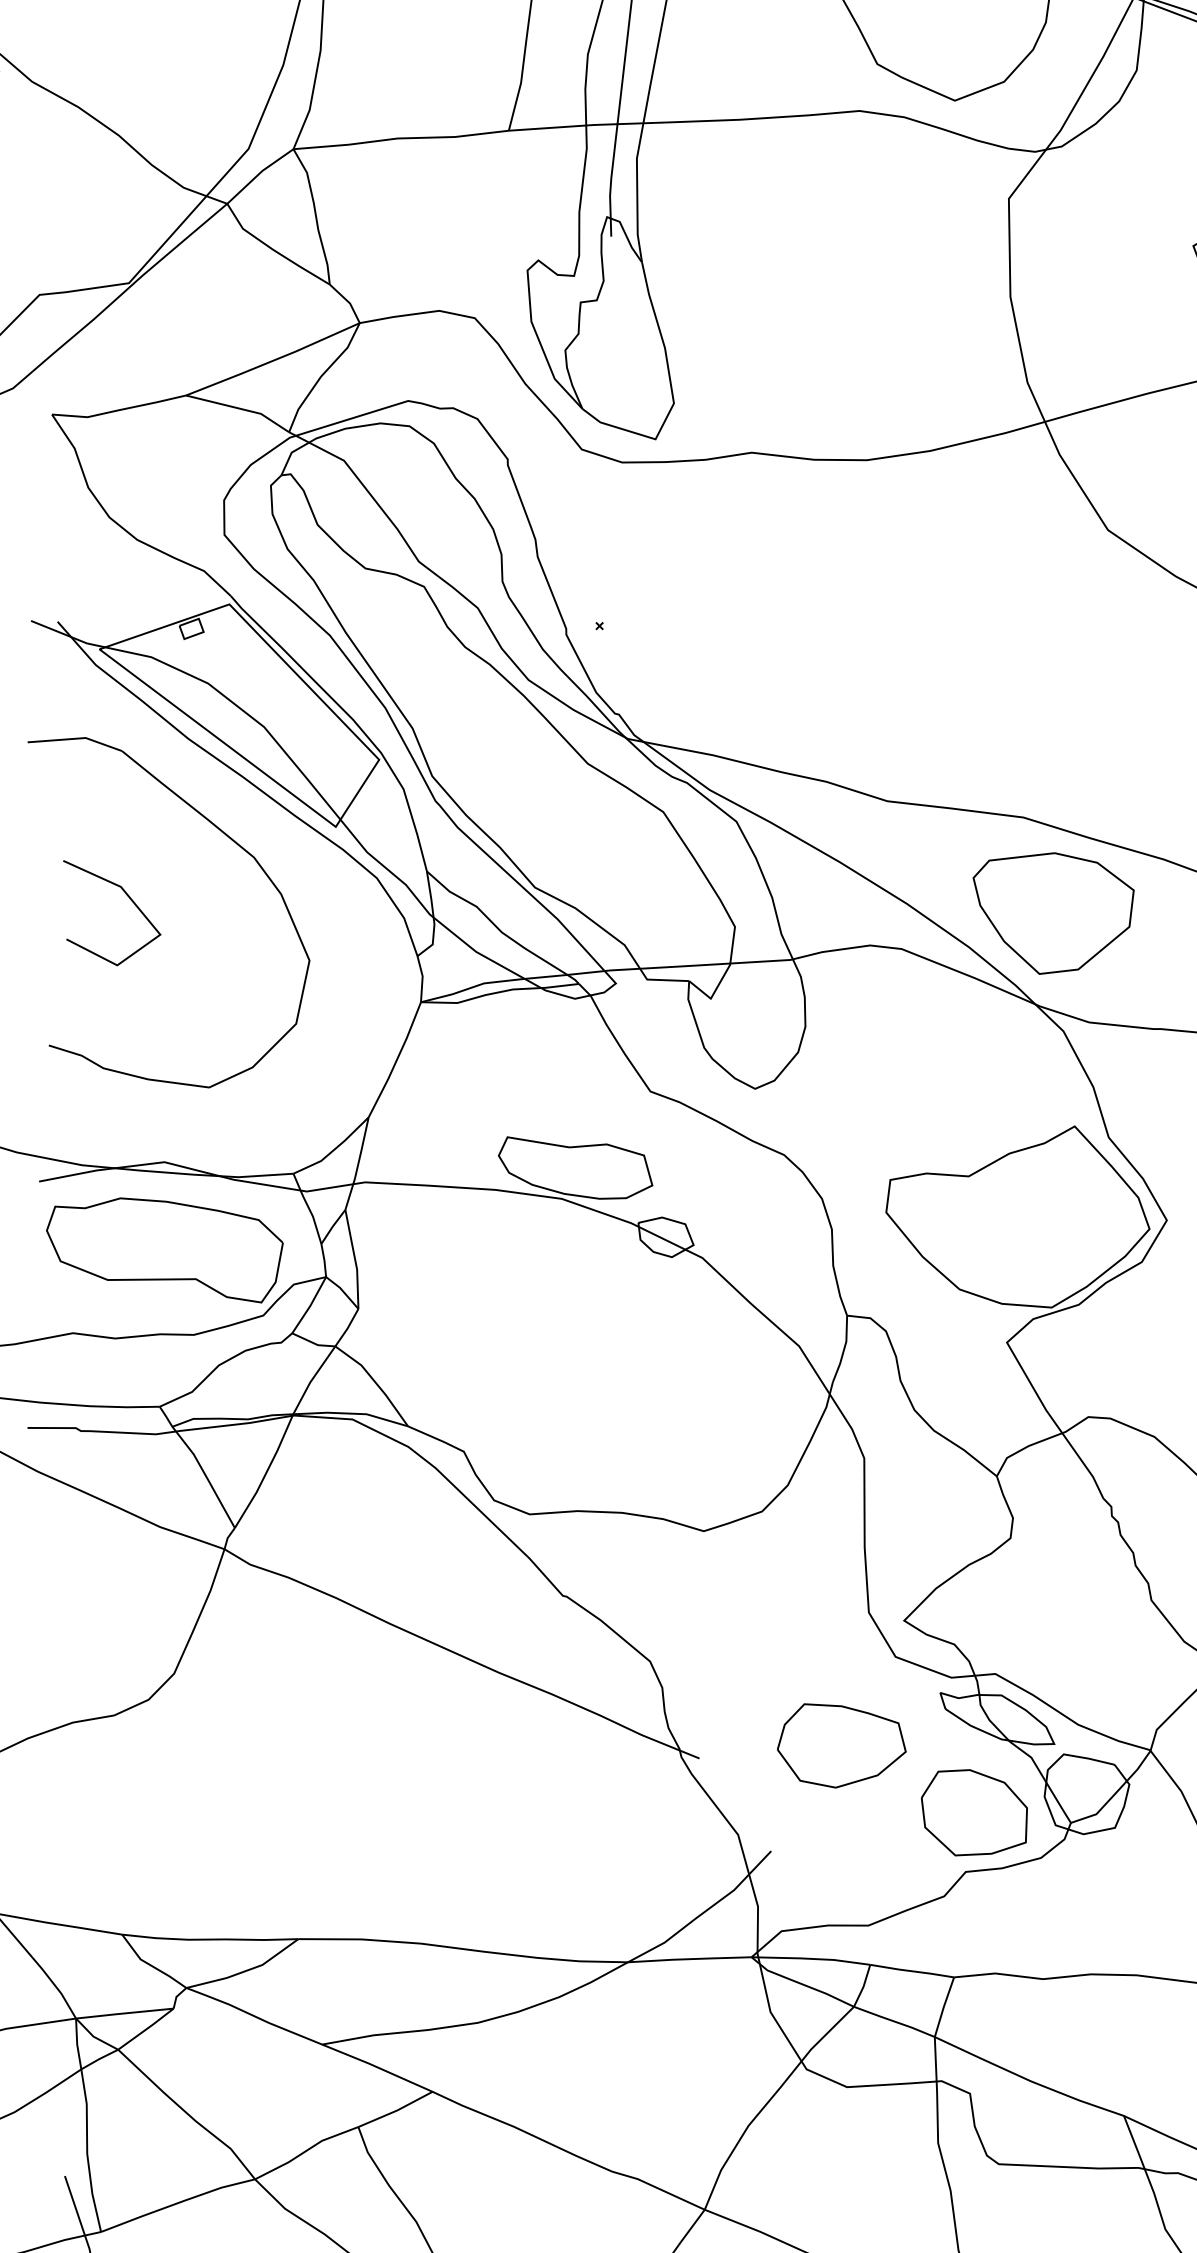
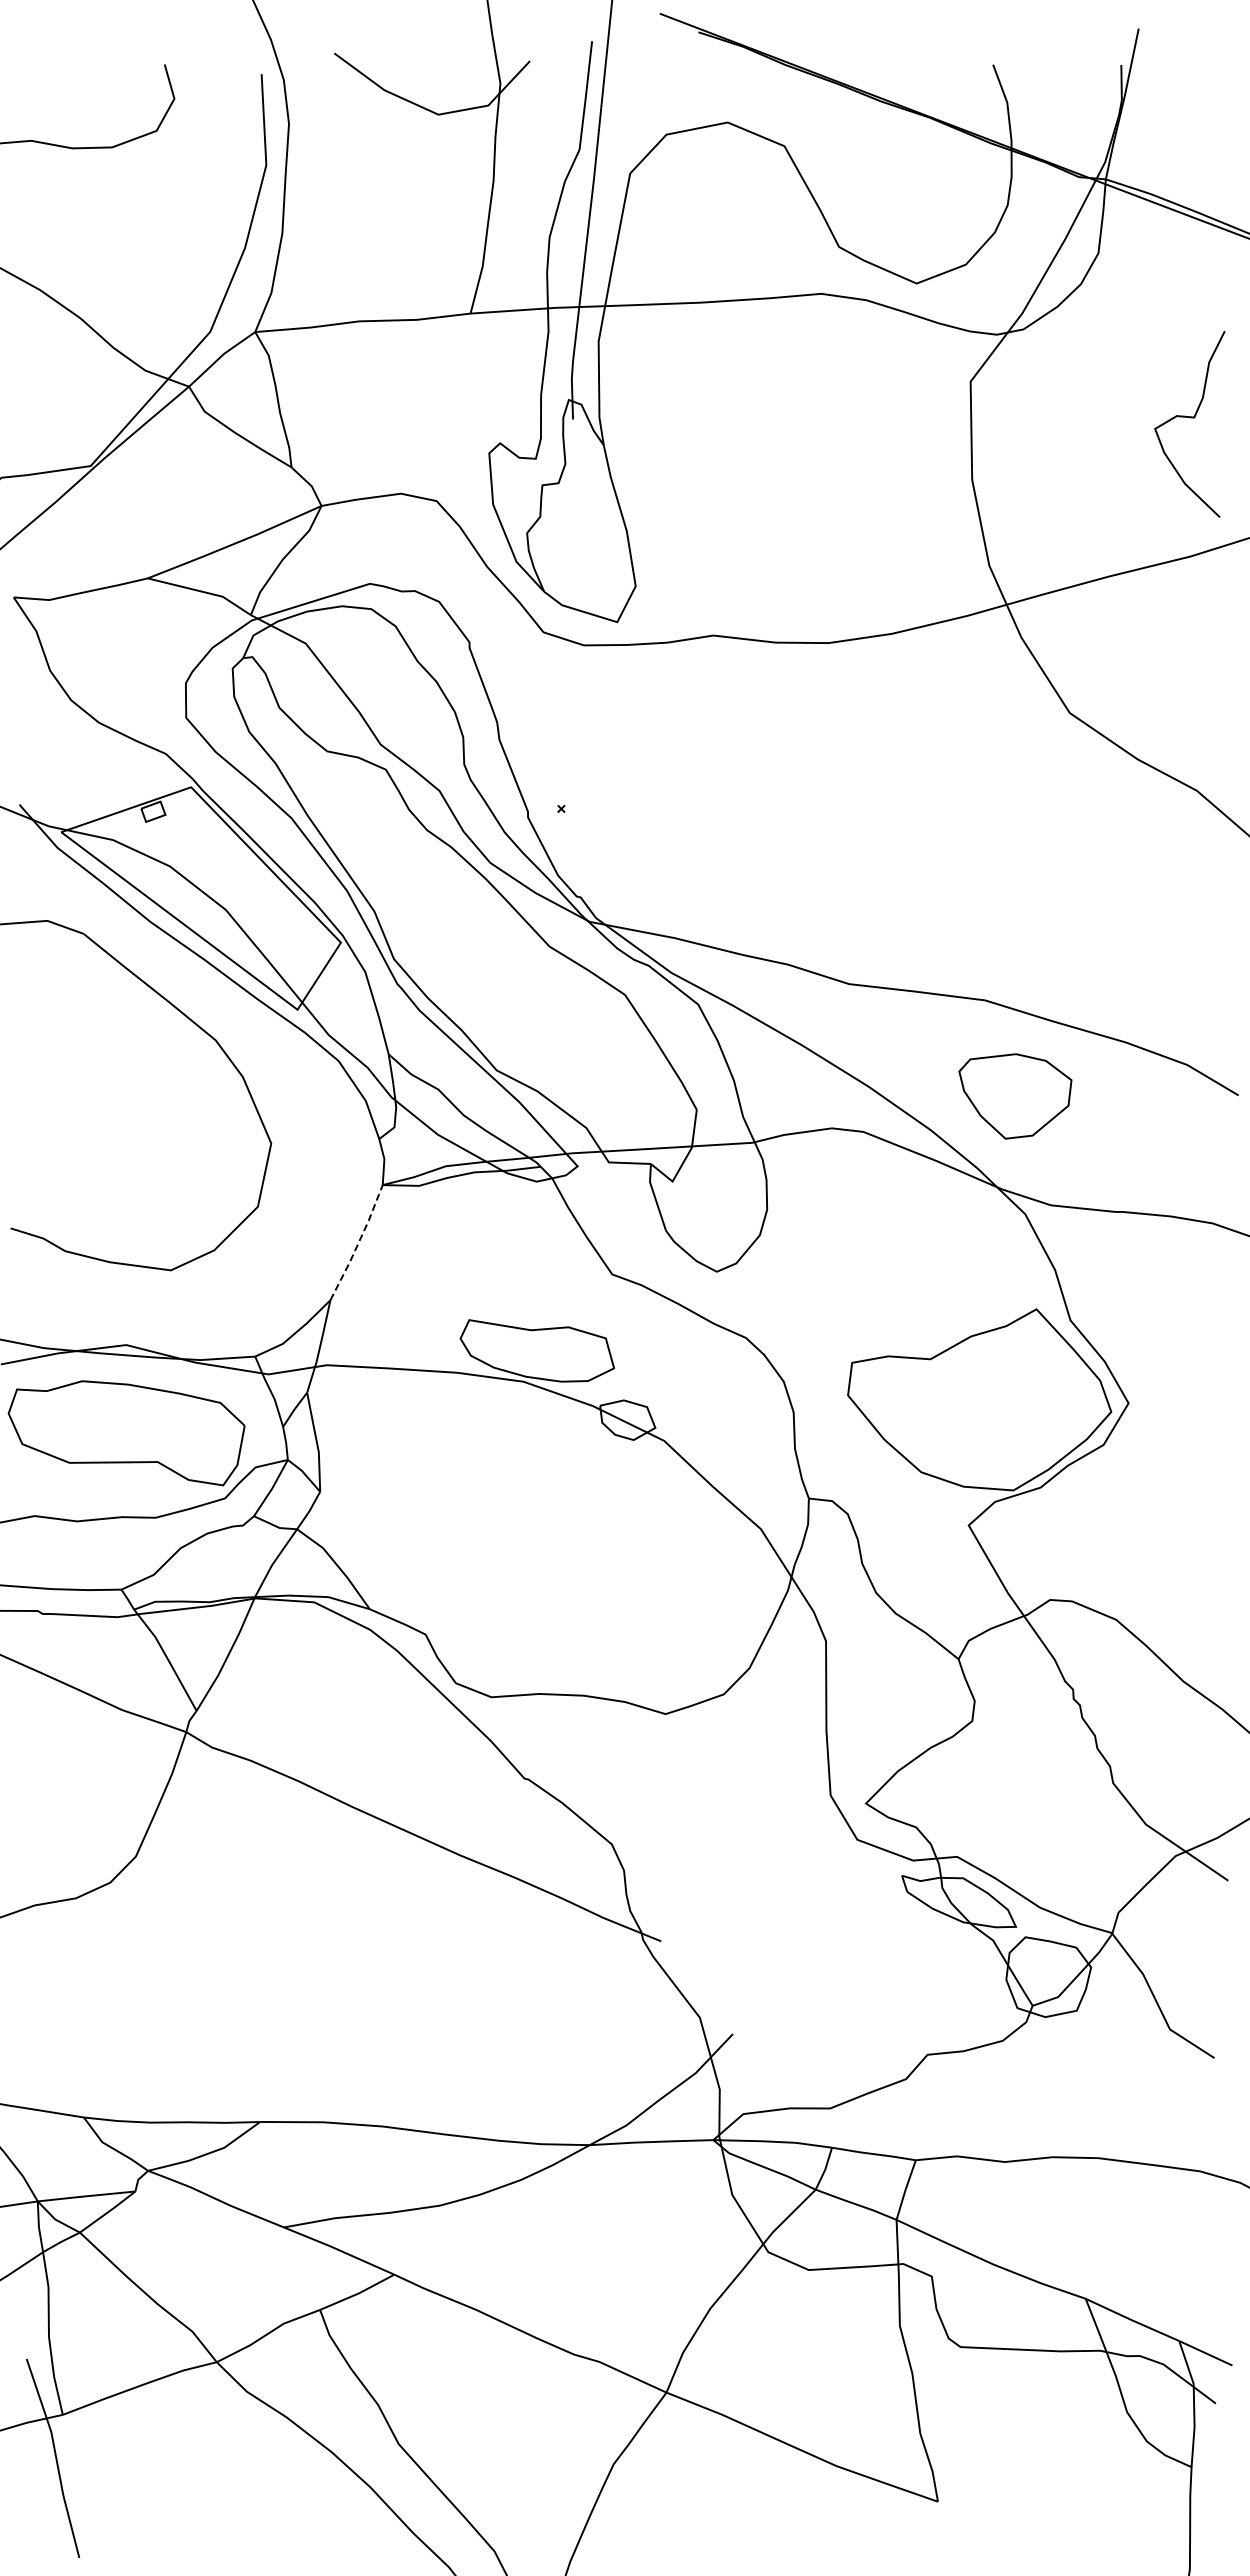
line: (129, 899) -> (91, 1082), removed
part: (1053, 913) -> (1015, 1096), size x0.7
line: (396, 1060) -> (358, 1243), solid -> dashed
part: (841, 1745) -> (803, 1928), removed
part: (973, 1812) -> (935, 1995), removed

